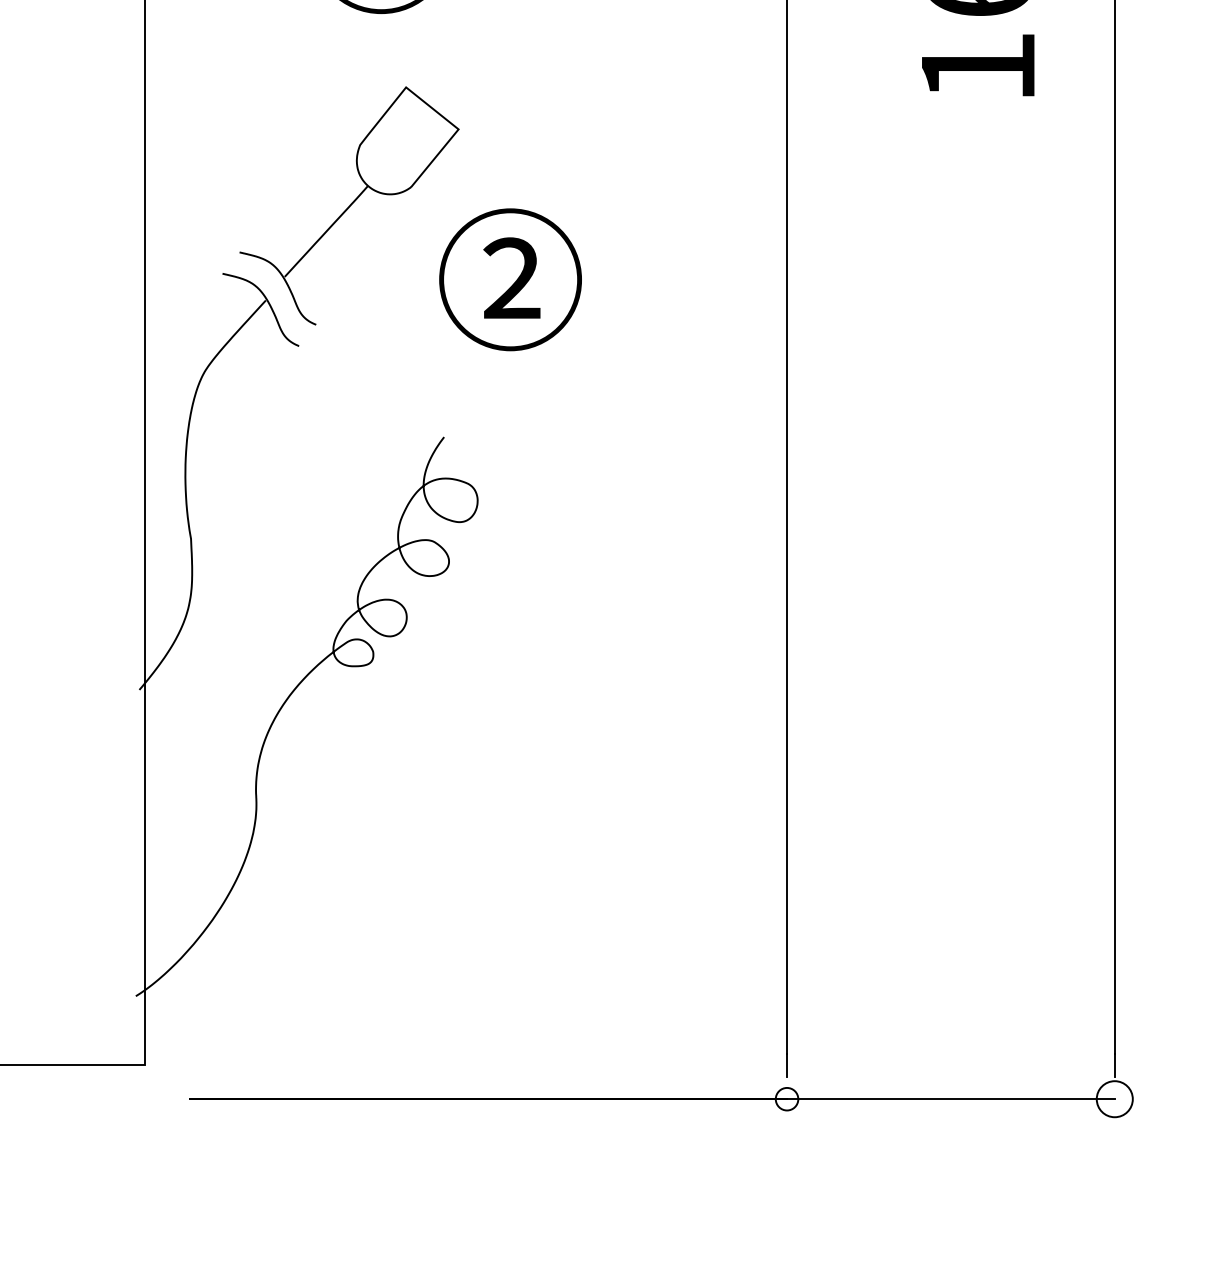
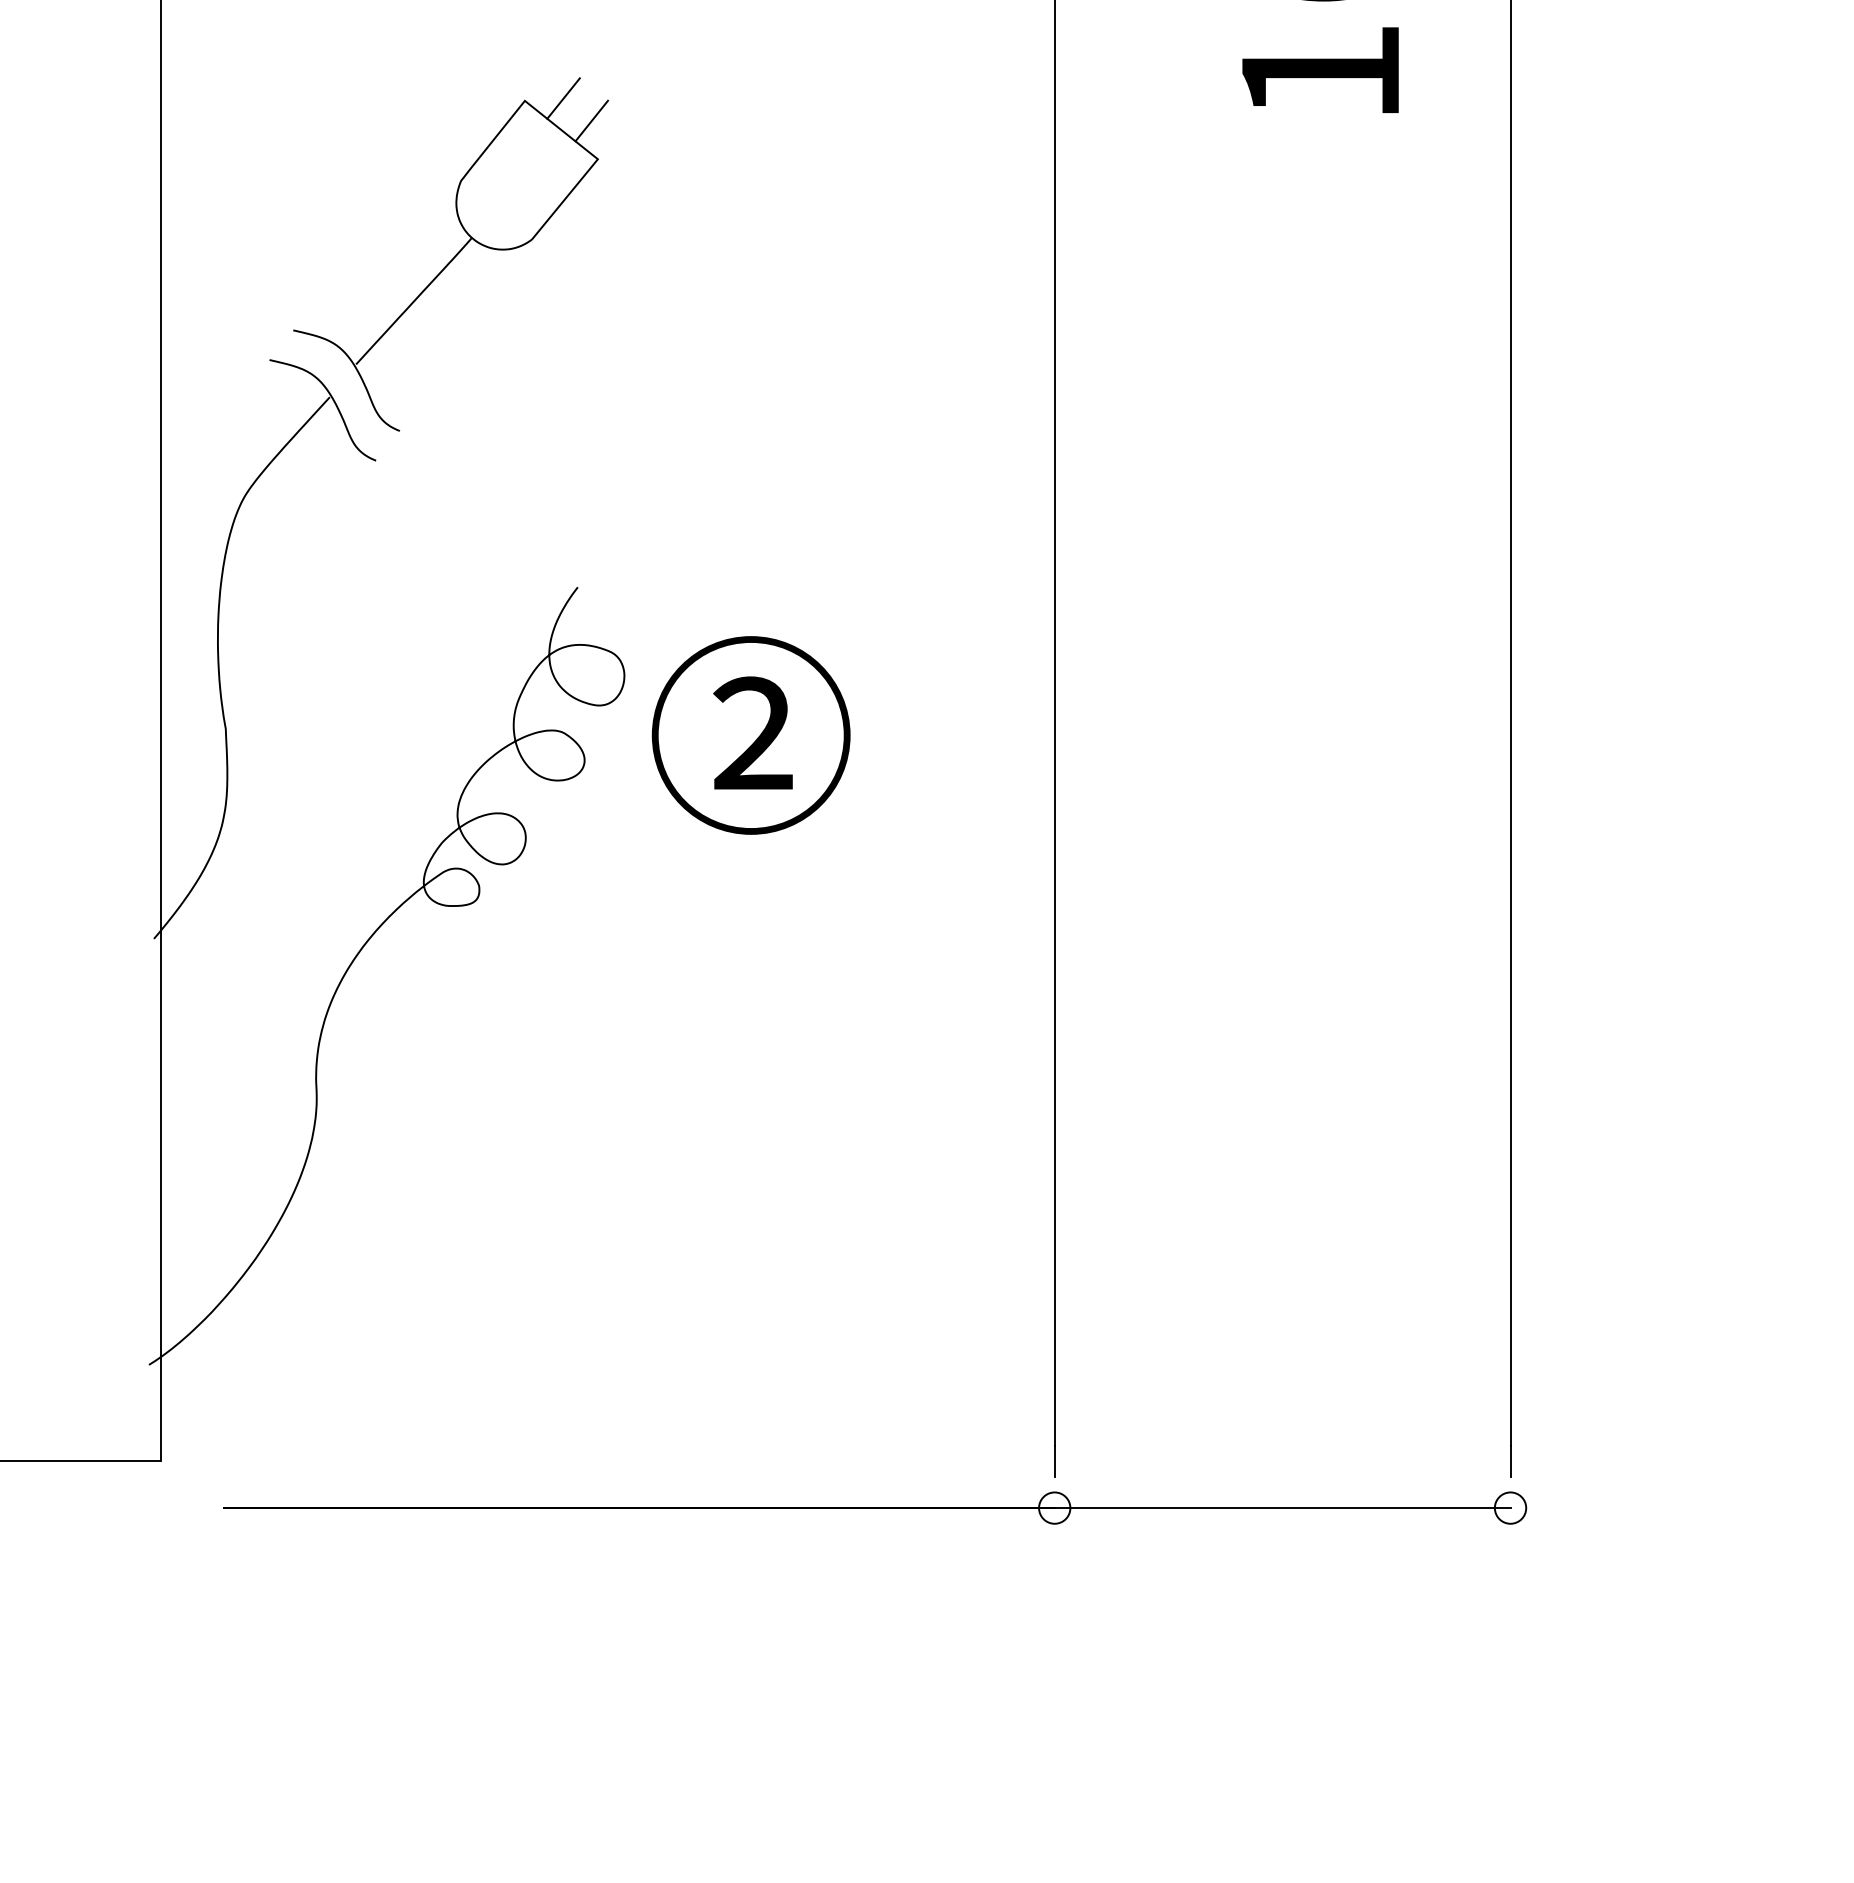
line: (433, 85) -> (563, 98), added
line: (454, 101) -> (591, 120), added
text: (510, 279) -> (750, 735), moved
circle: (1114, 1098) -> (1510, 1507), size x0.62

